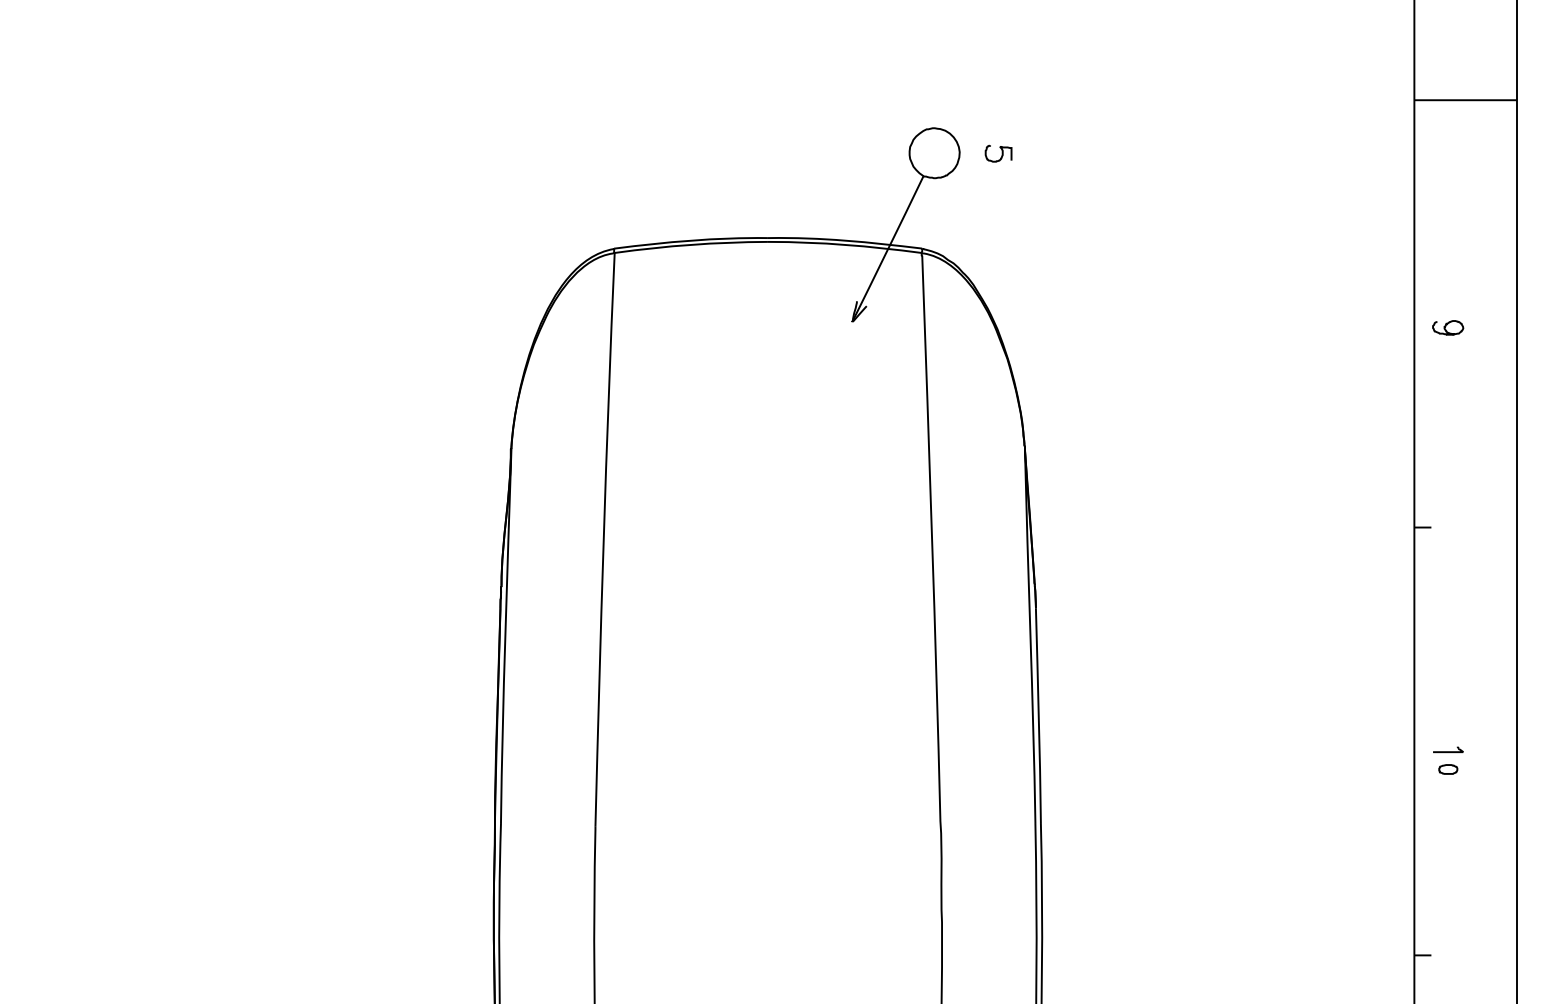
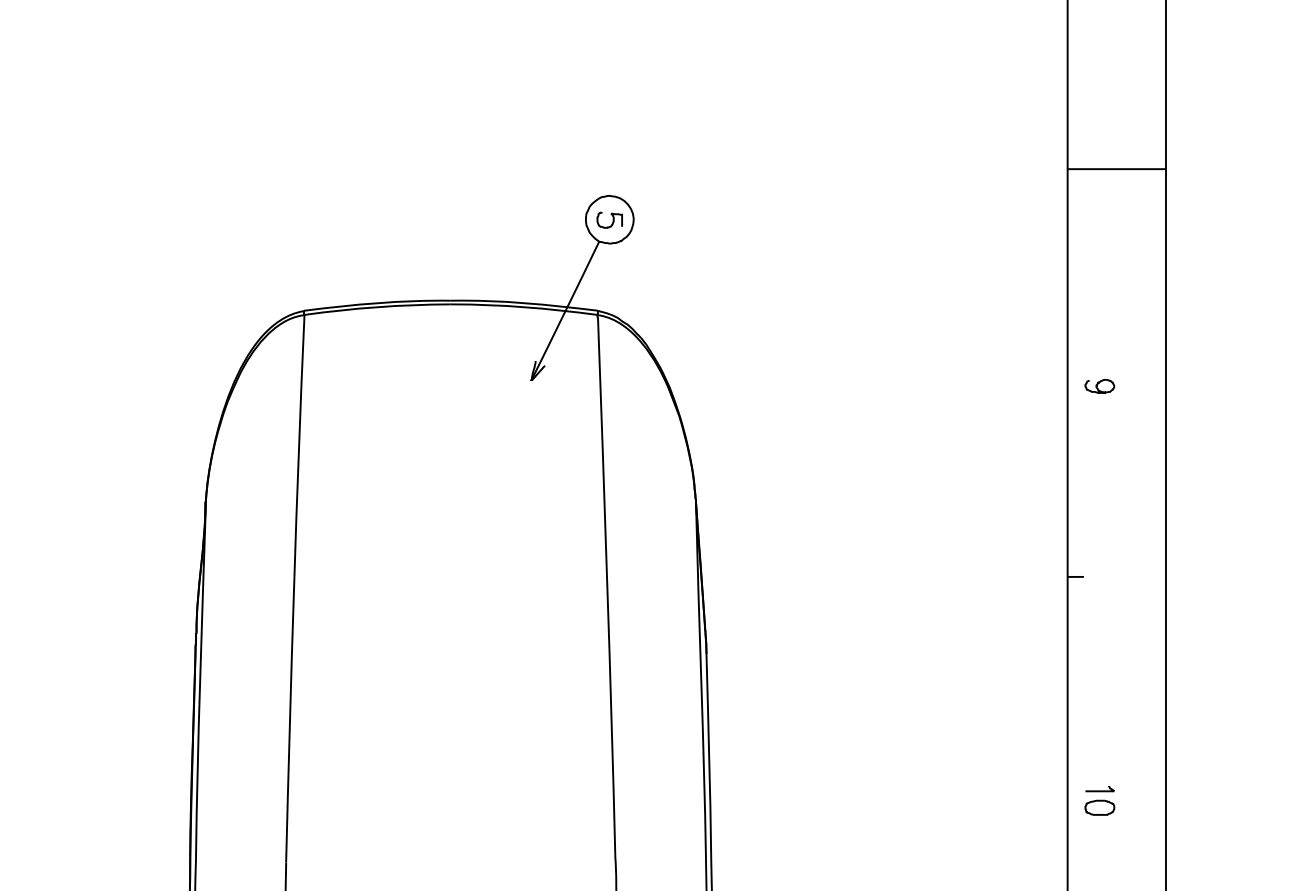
curve: (1001, 153) -> (612, 219), moved
part: (1448, 769) -> (1100, 807), size x1.67

